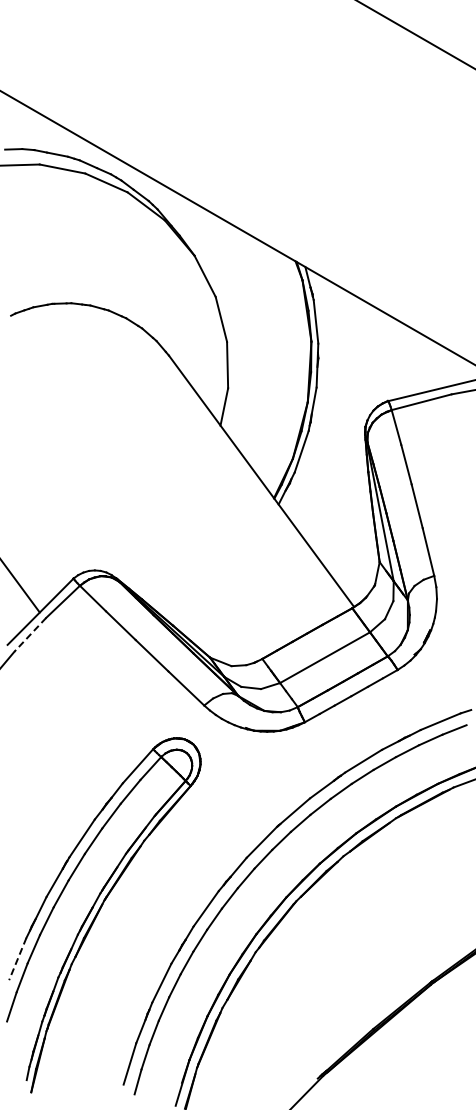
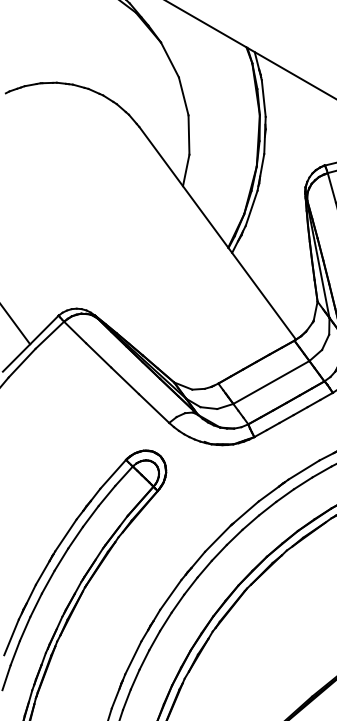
line: (29, 635) -> (21, 363), dashed -> solid
line: (17, 959) -> (11, 637), dashed -> solid

